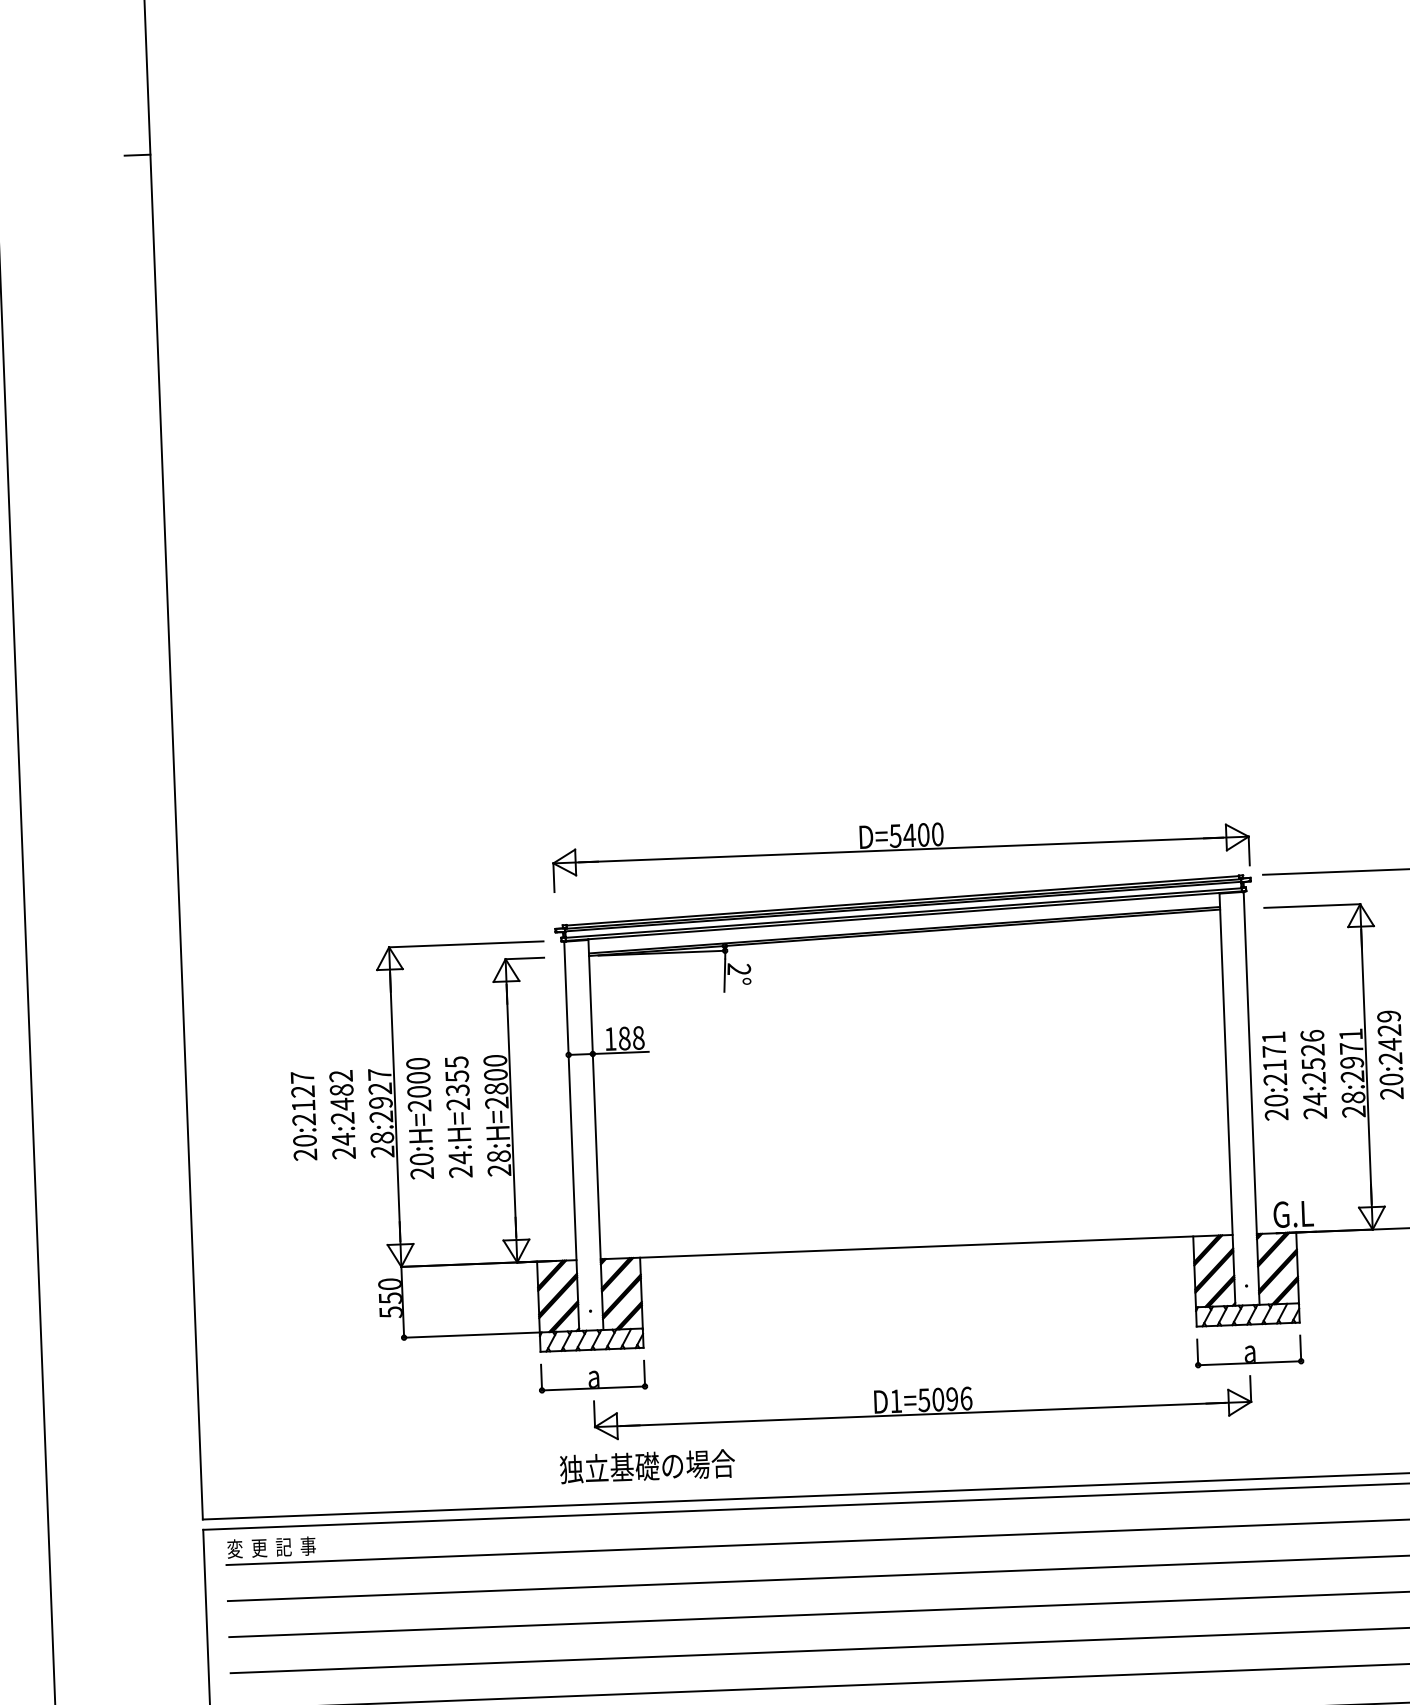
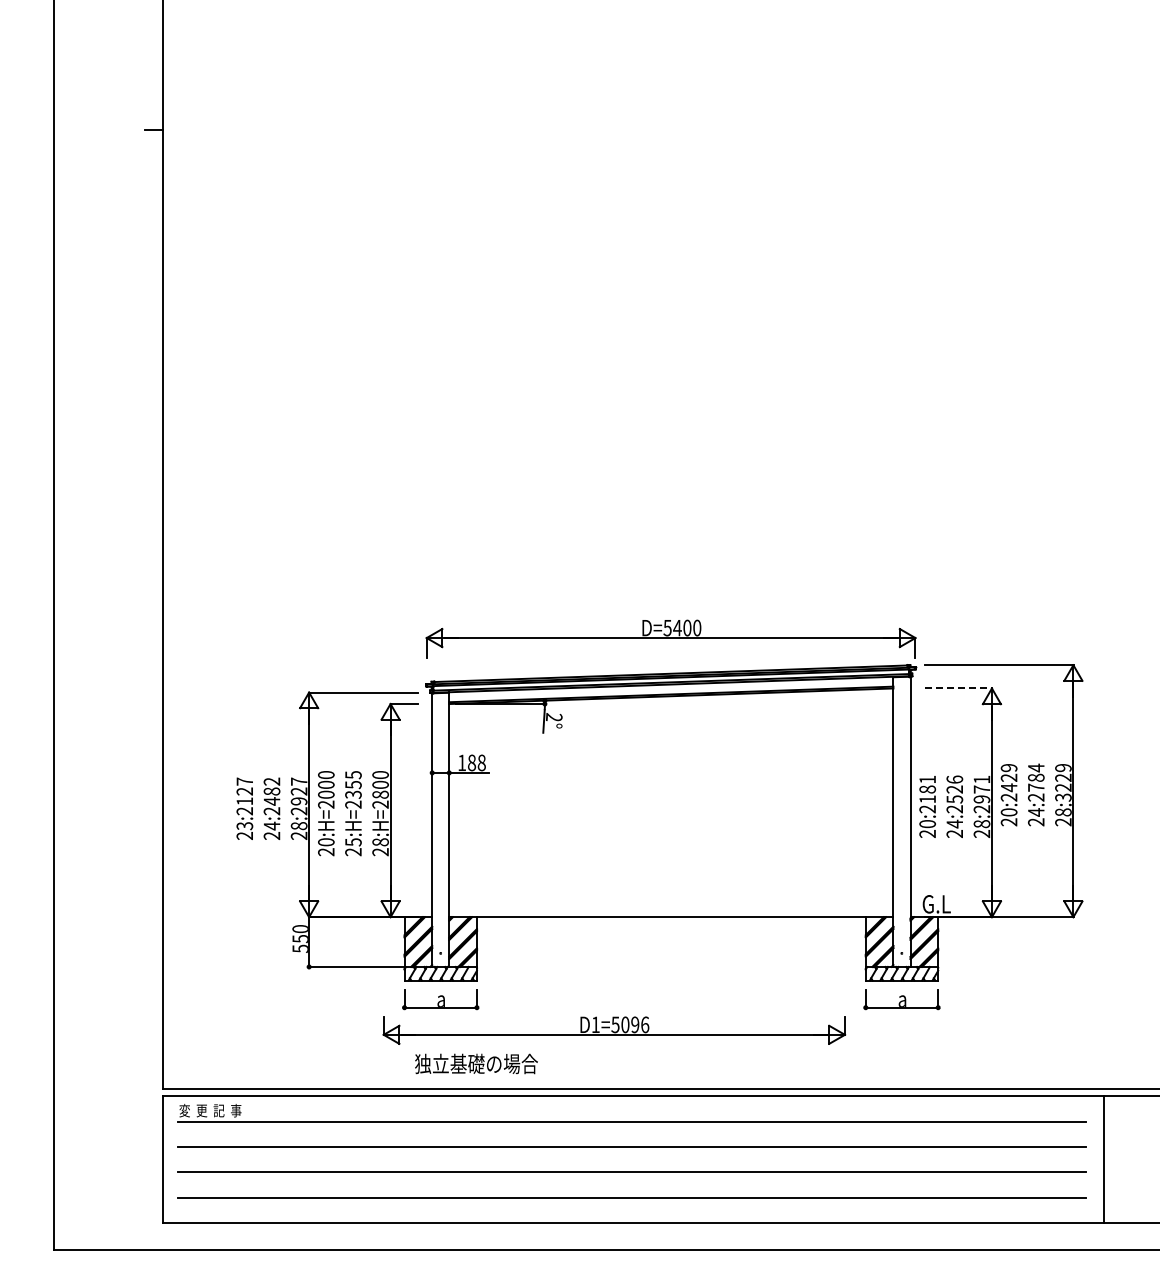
line: (1312, 906) -> (958, 688), solid -> dashed
text: (1274, 1051) -> (927, 789), 20:2171 -> 20:2181
text: (304, 1141) -> (244, 826), 20:2127 -> 23:2127
text: (460, 1156) -> (353, 841), 24:H=2355 -> 25:H=2355
part: (923, 1408) -> (614, 1030), moved

